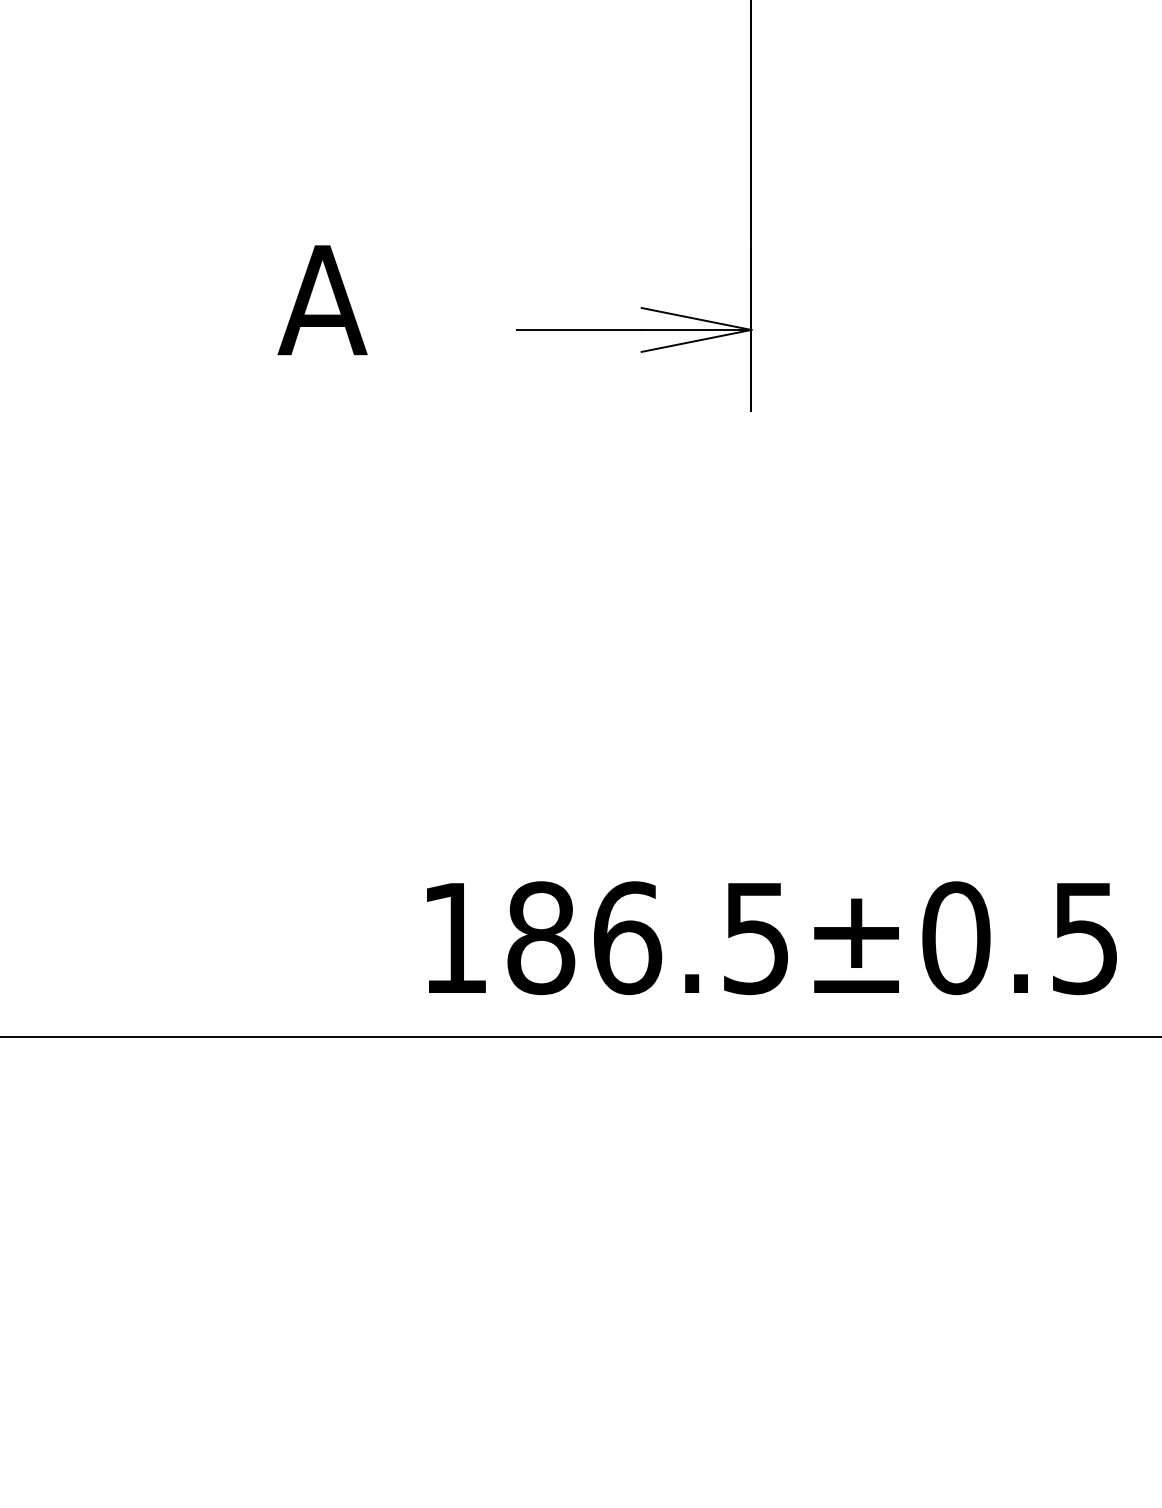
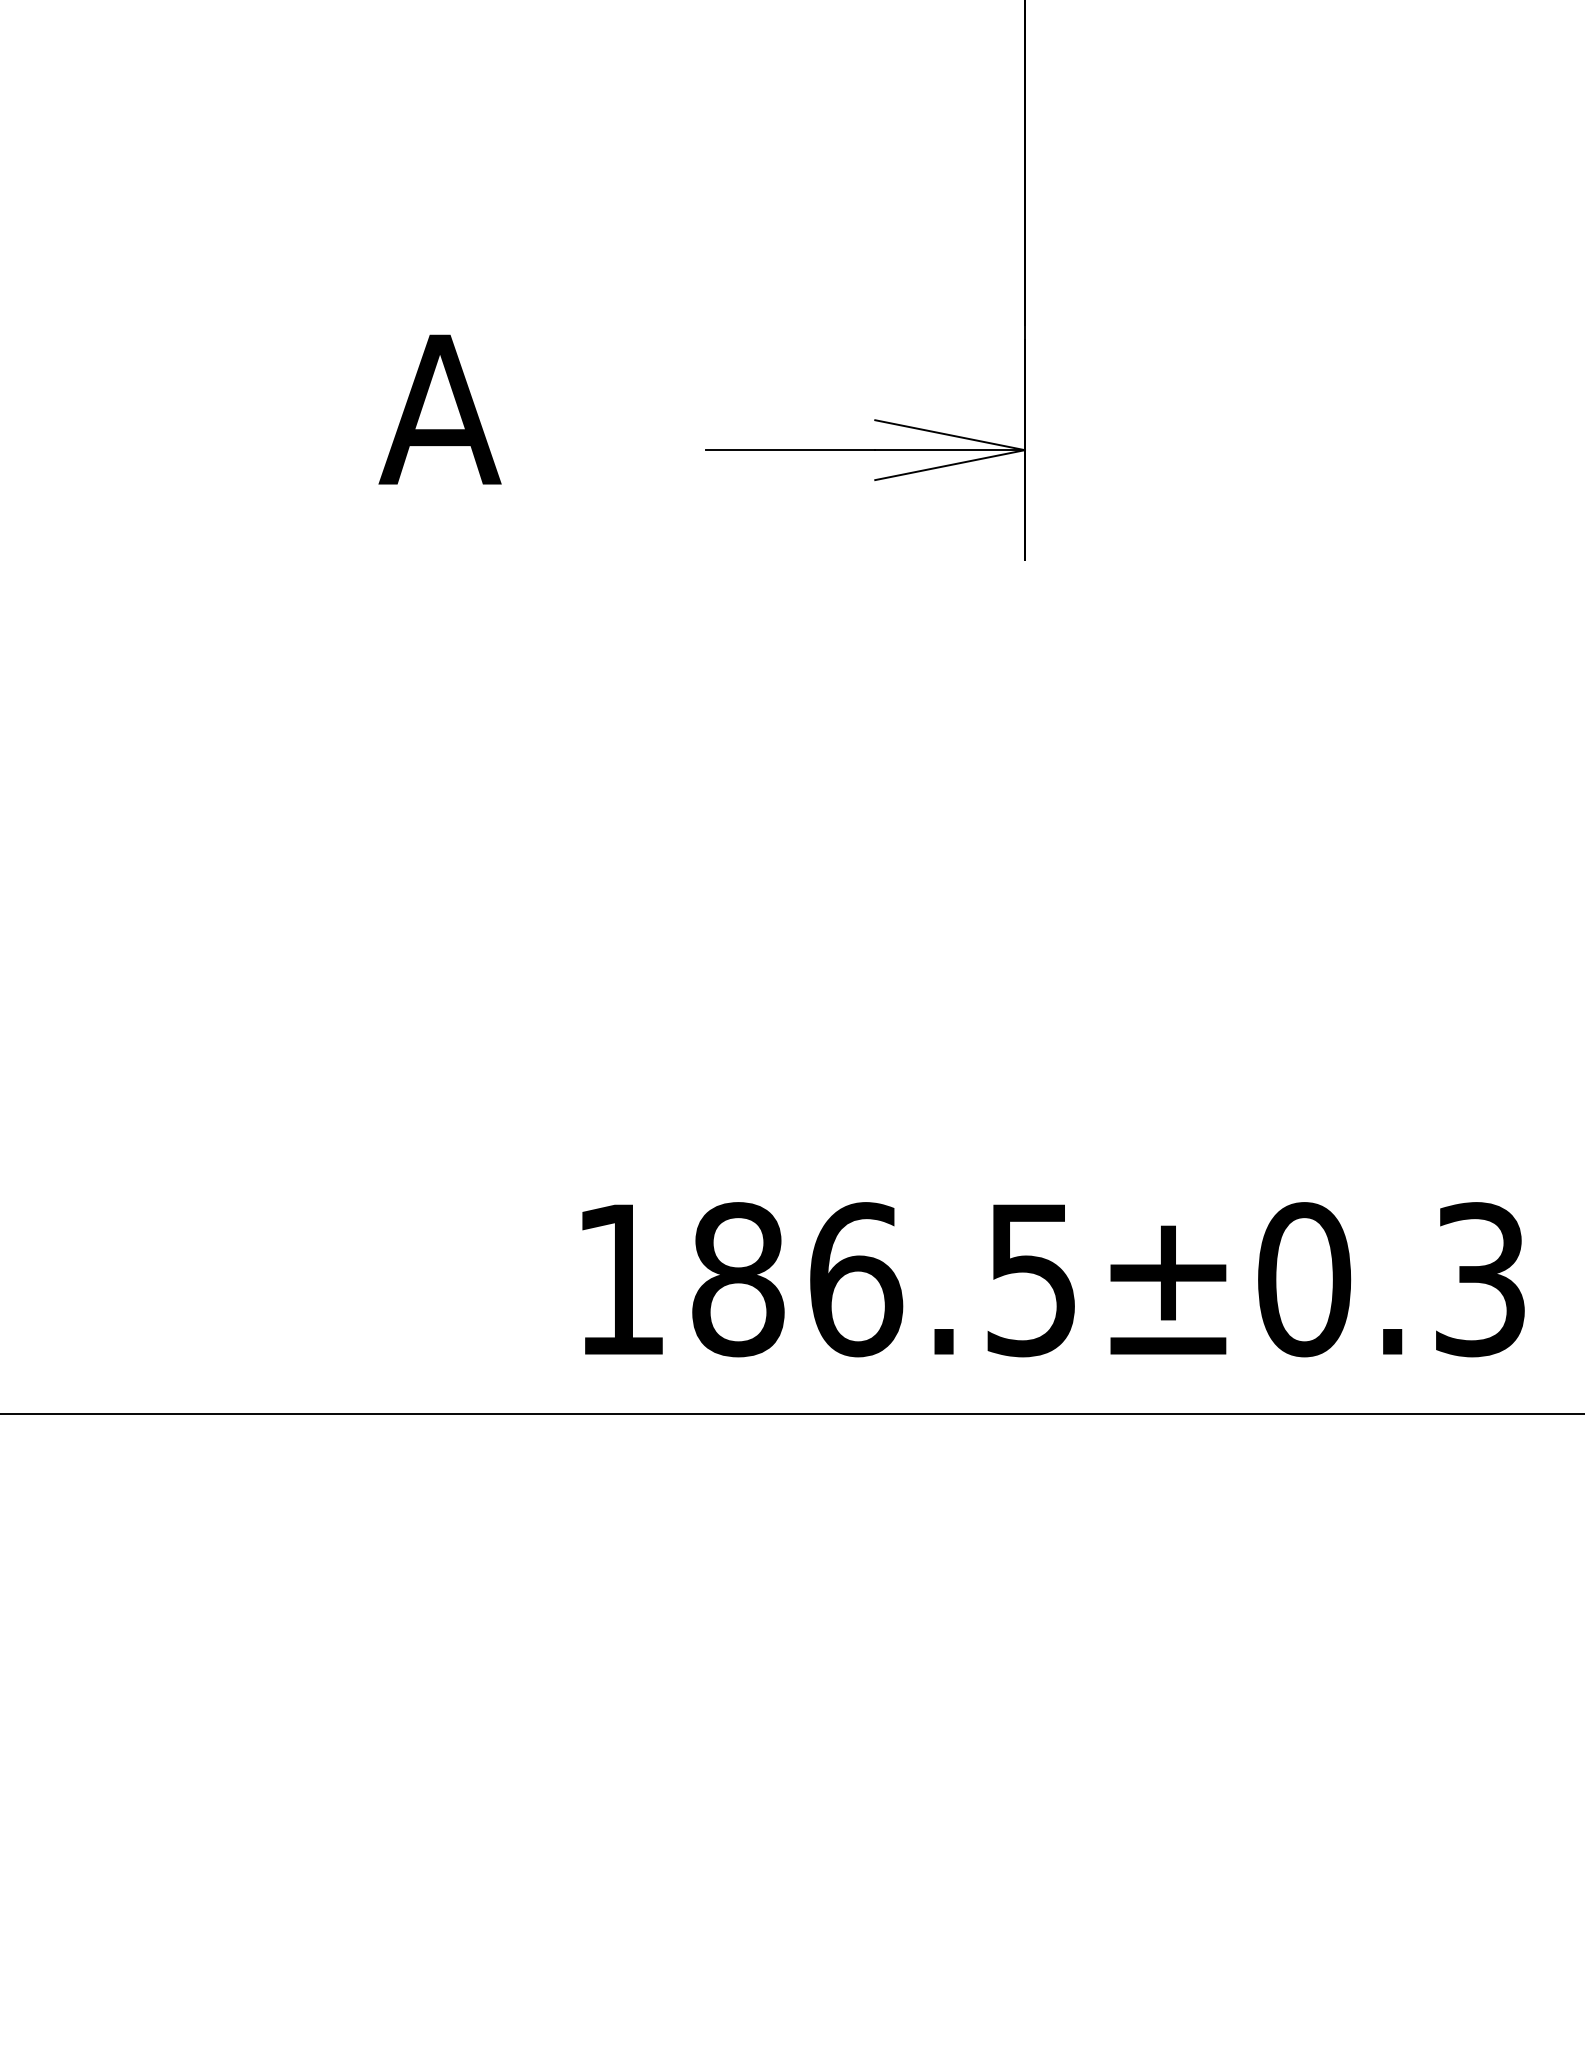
text: (1085, 938) -> (1480, 1279), 186.5±0.5 -> 186.5±0.3

